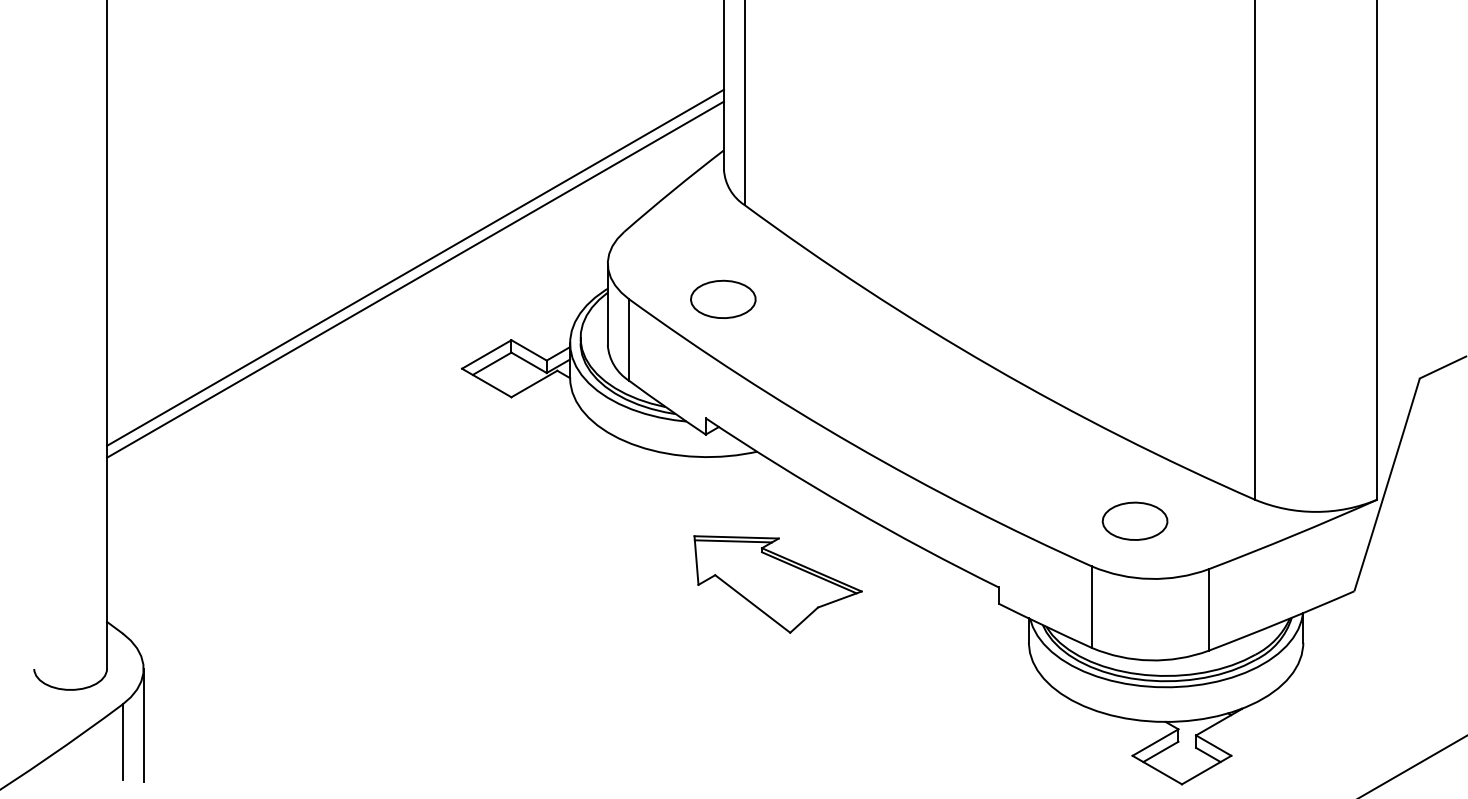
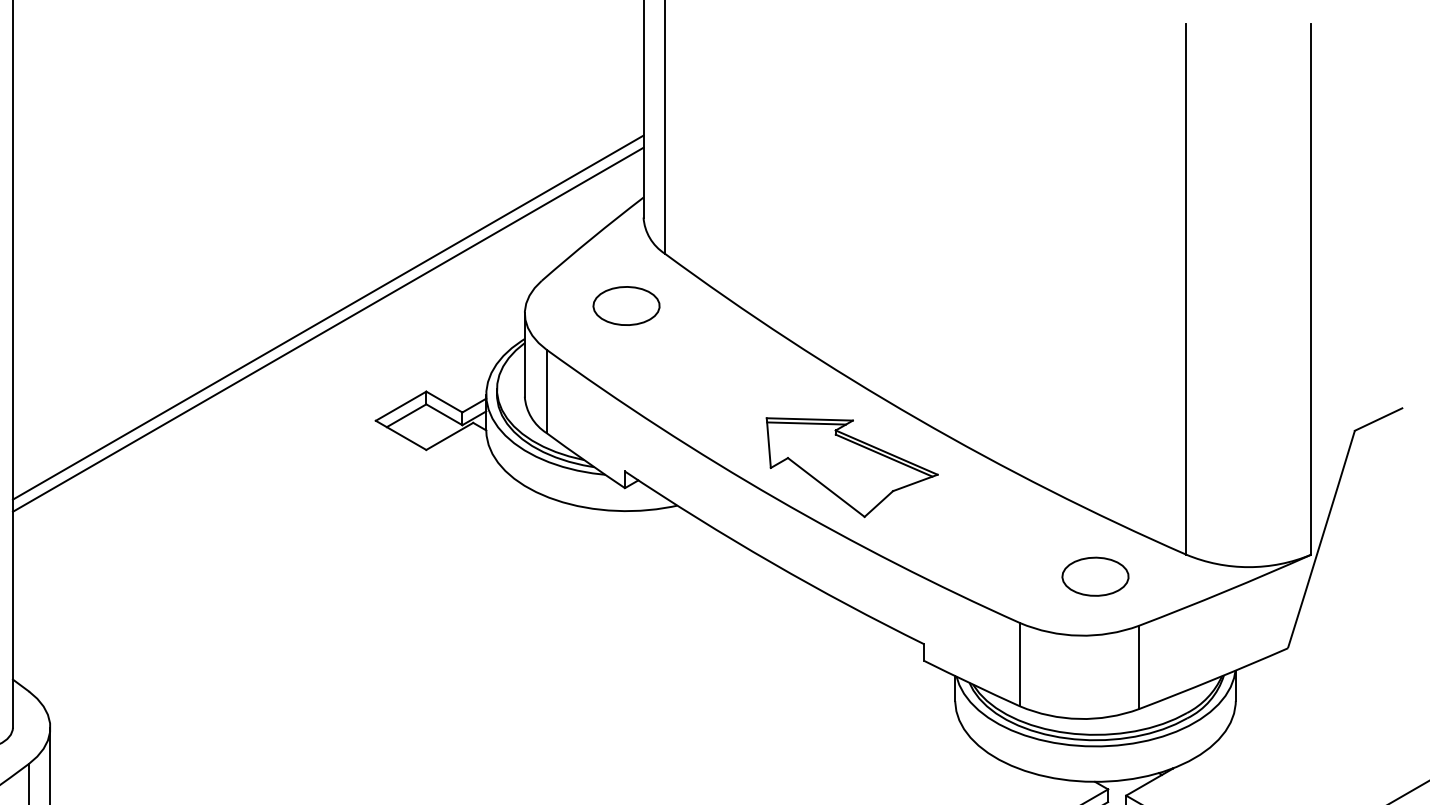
part: (723, 298) -> (626, 305), moved
part: (1134, 520) -> (1094, 575), moved
part: (777, 584) -> (851, 467), moved

